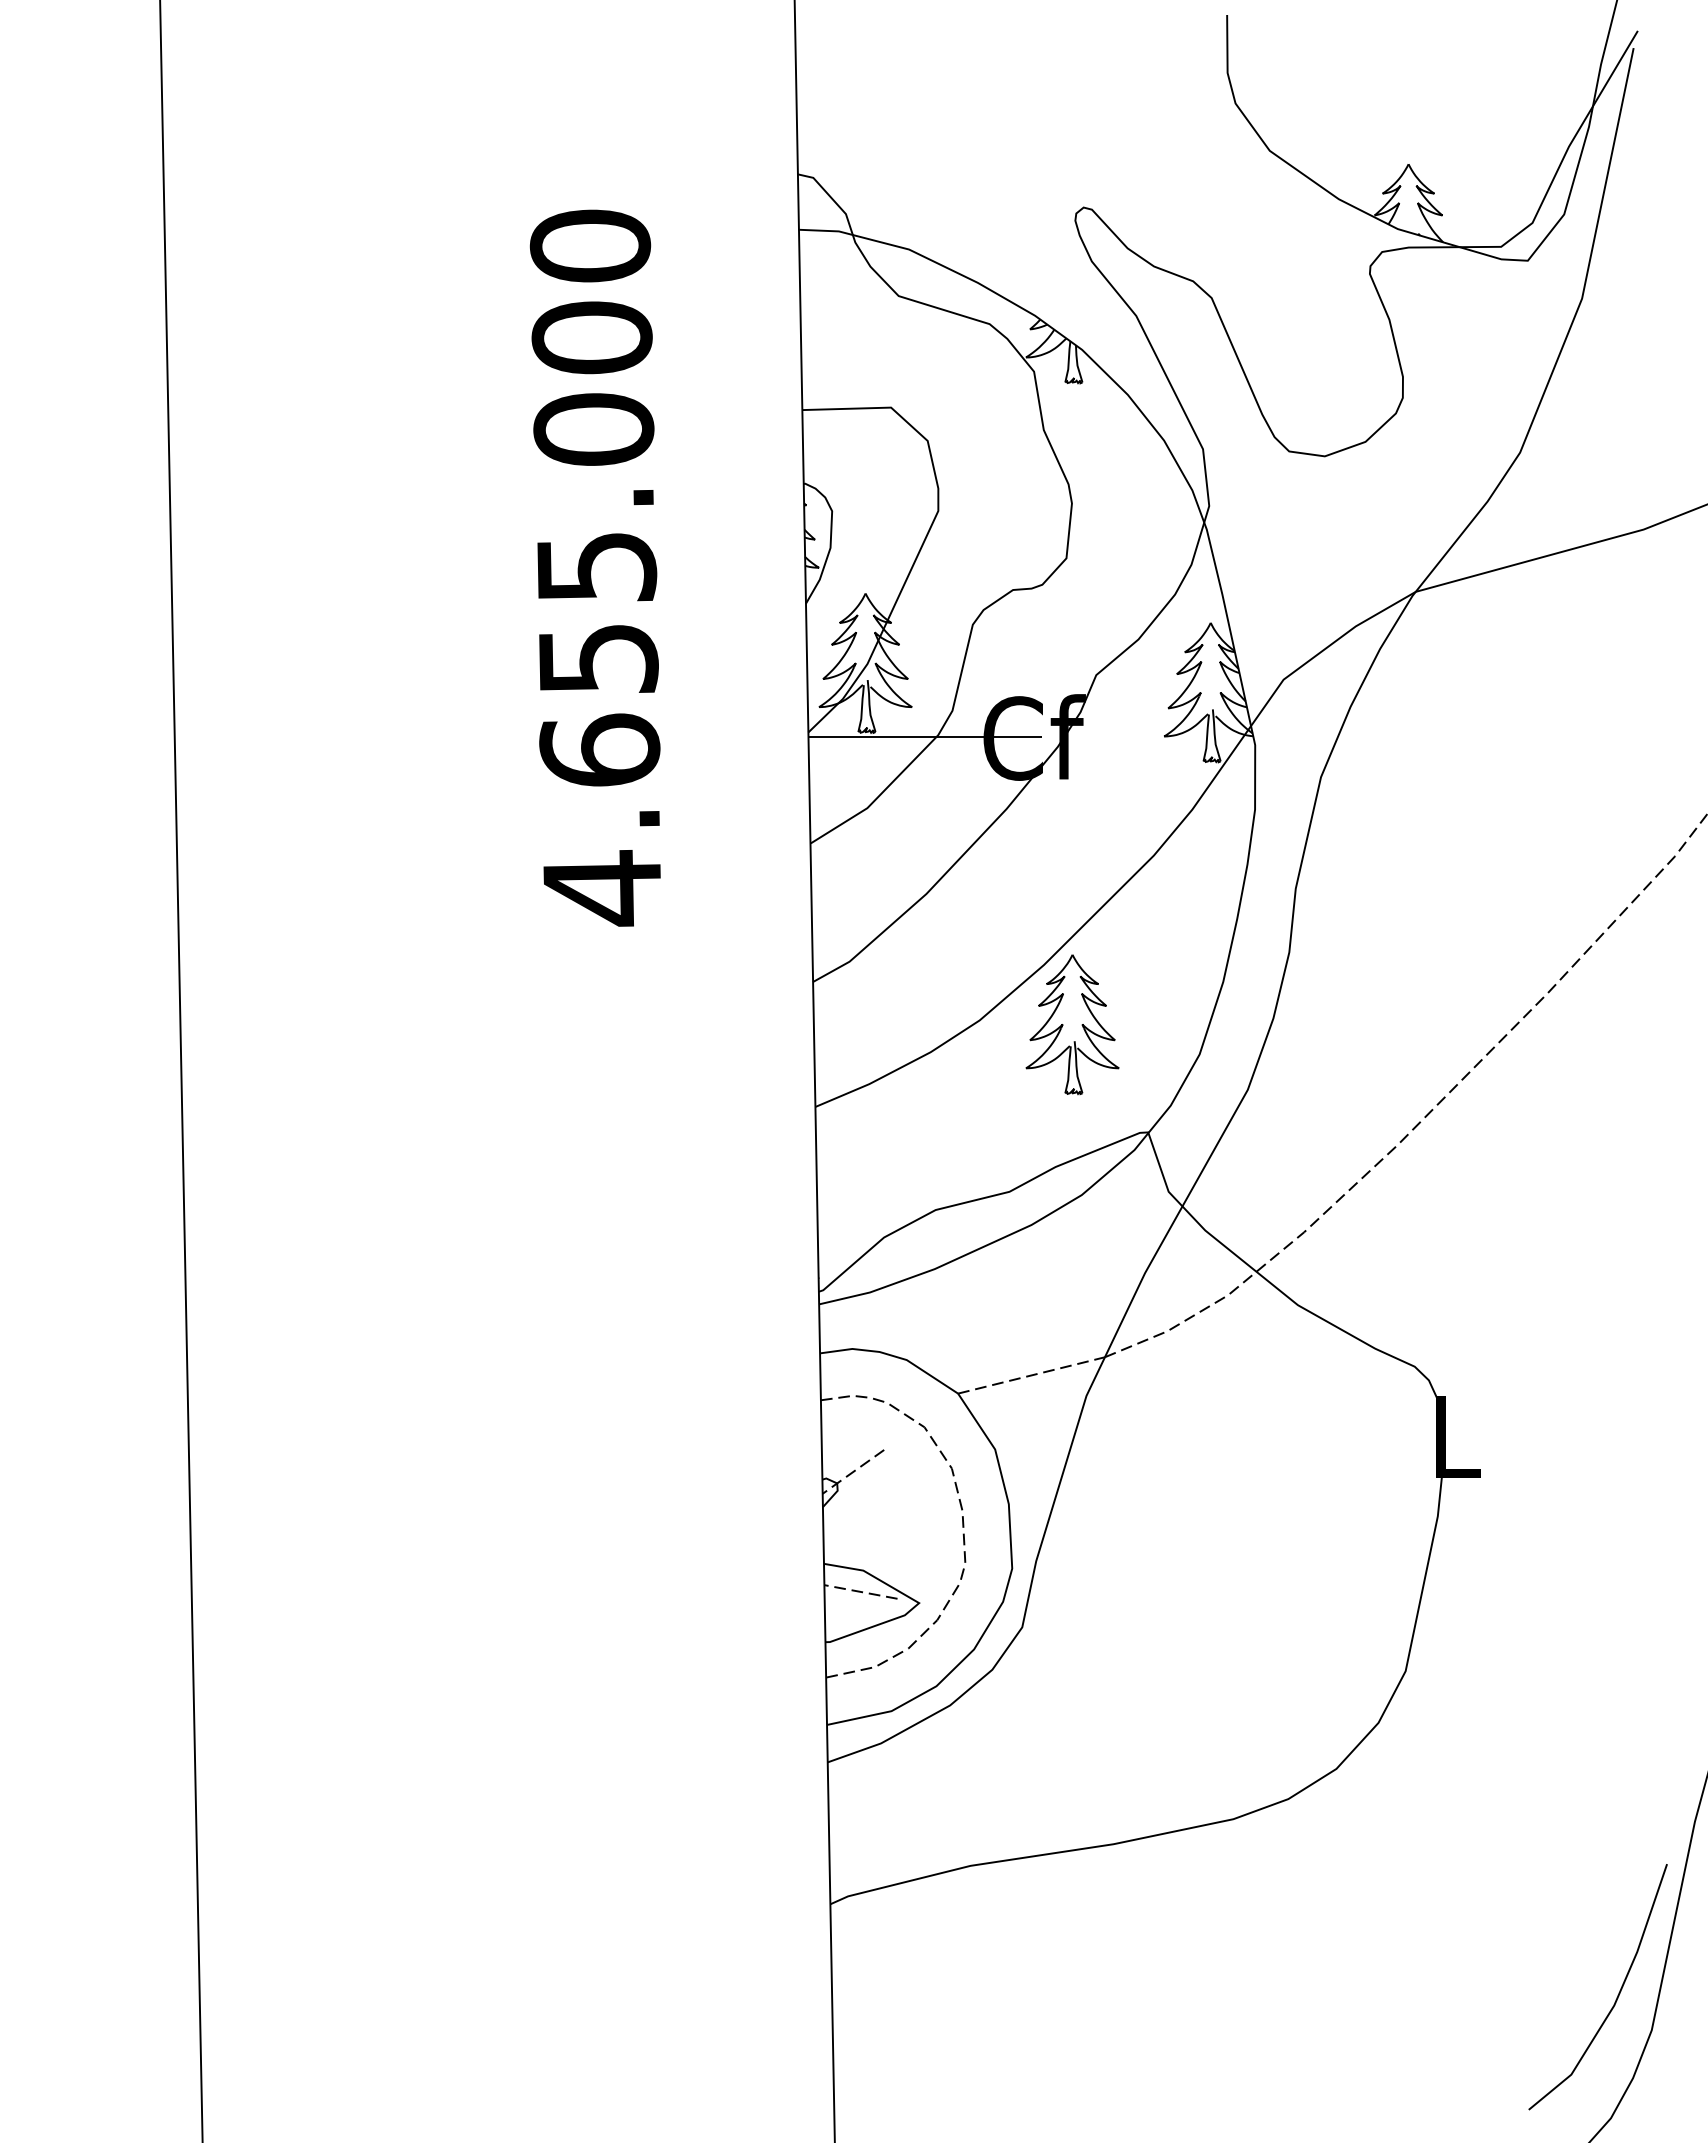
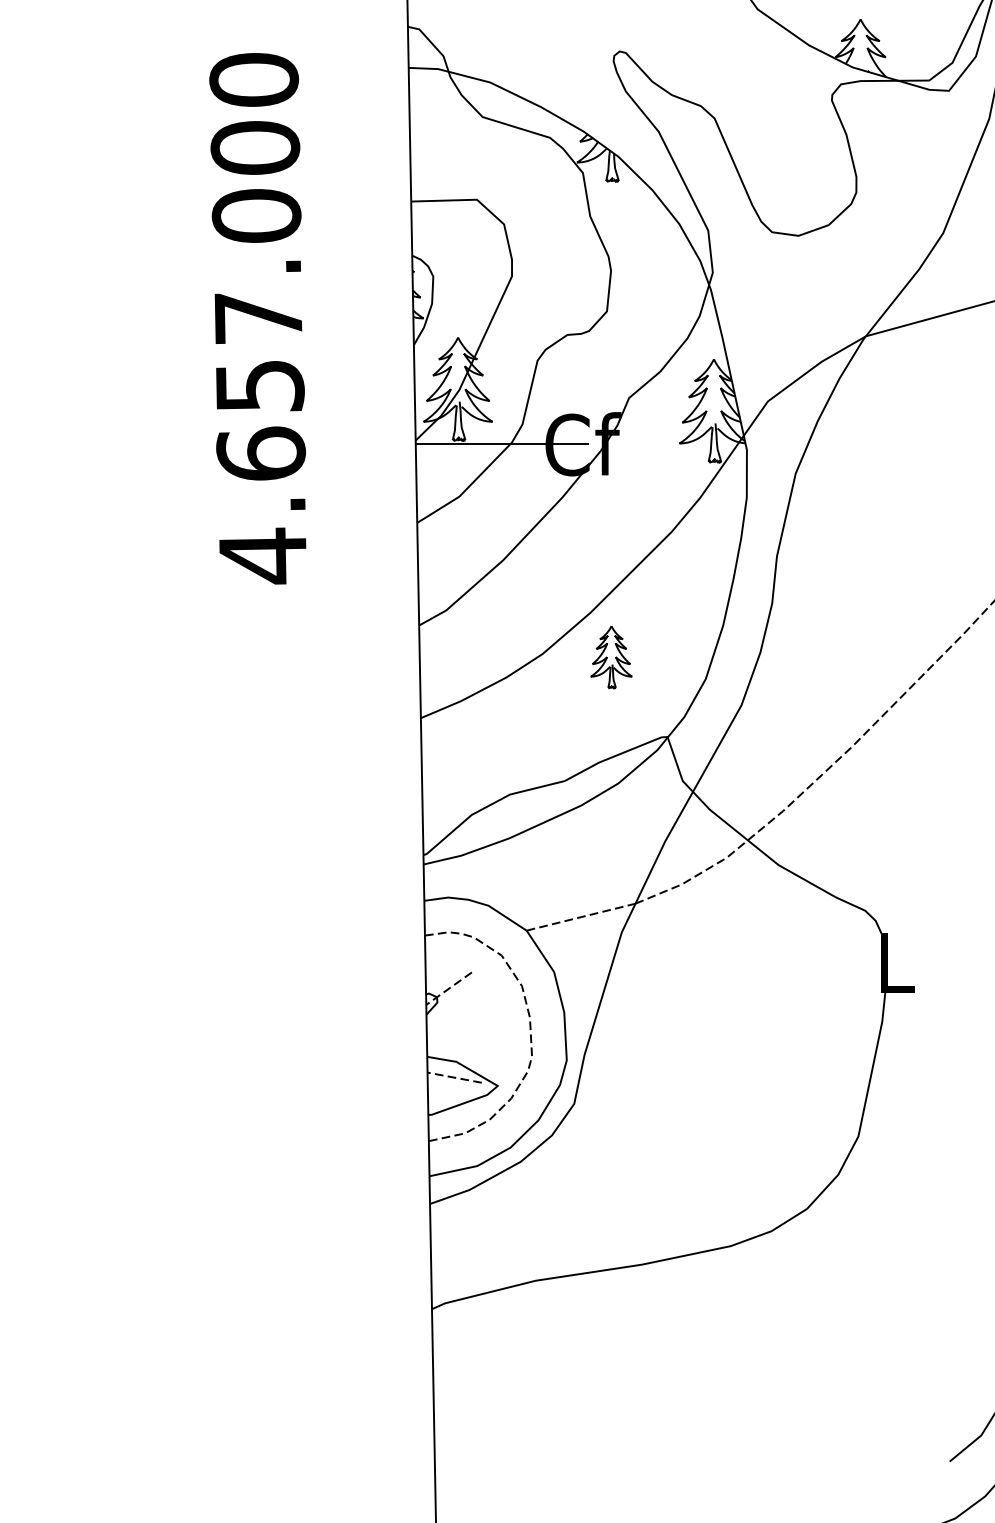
text: (597, 567) -> (259, 318), 4.655.000 -> 4.657.000
part: (1072, 1024) -> (611, 657), size x0.6

